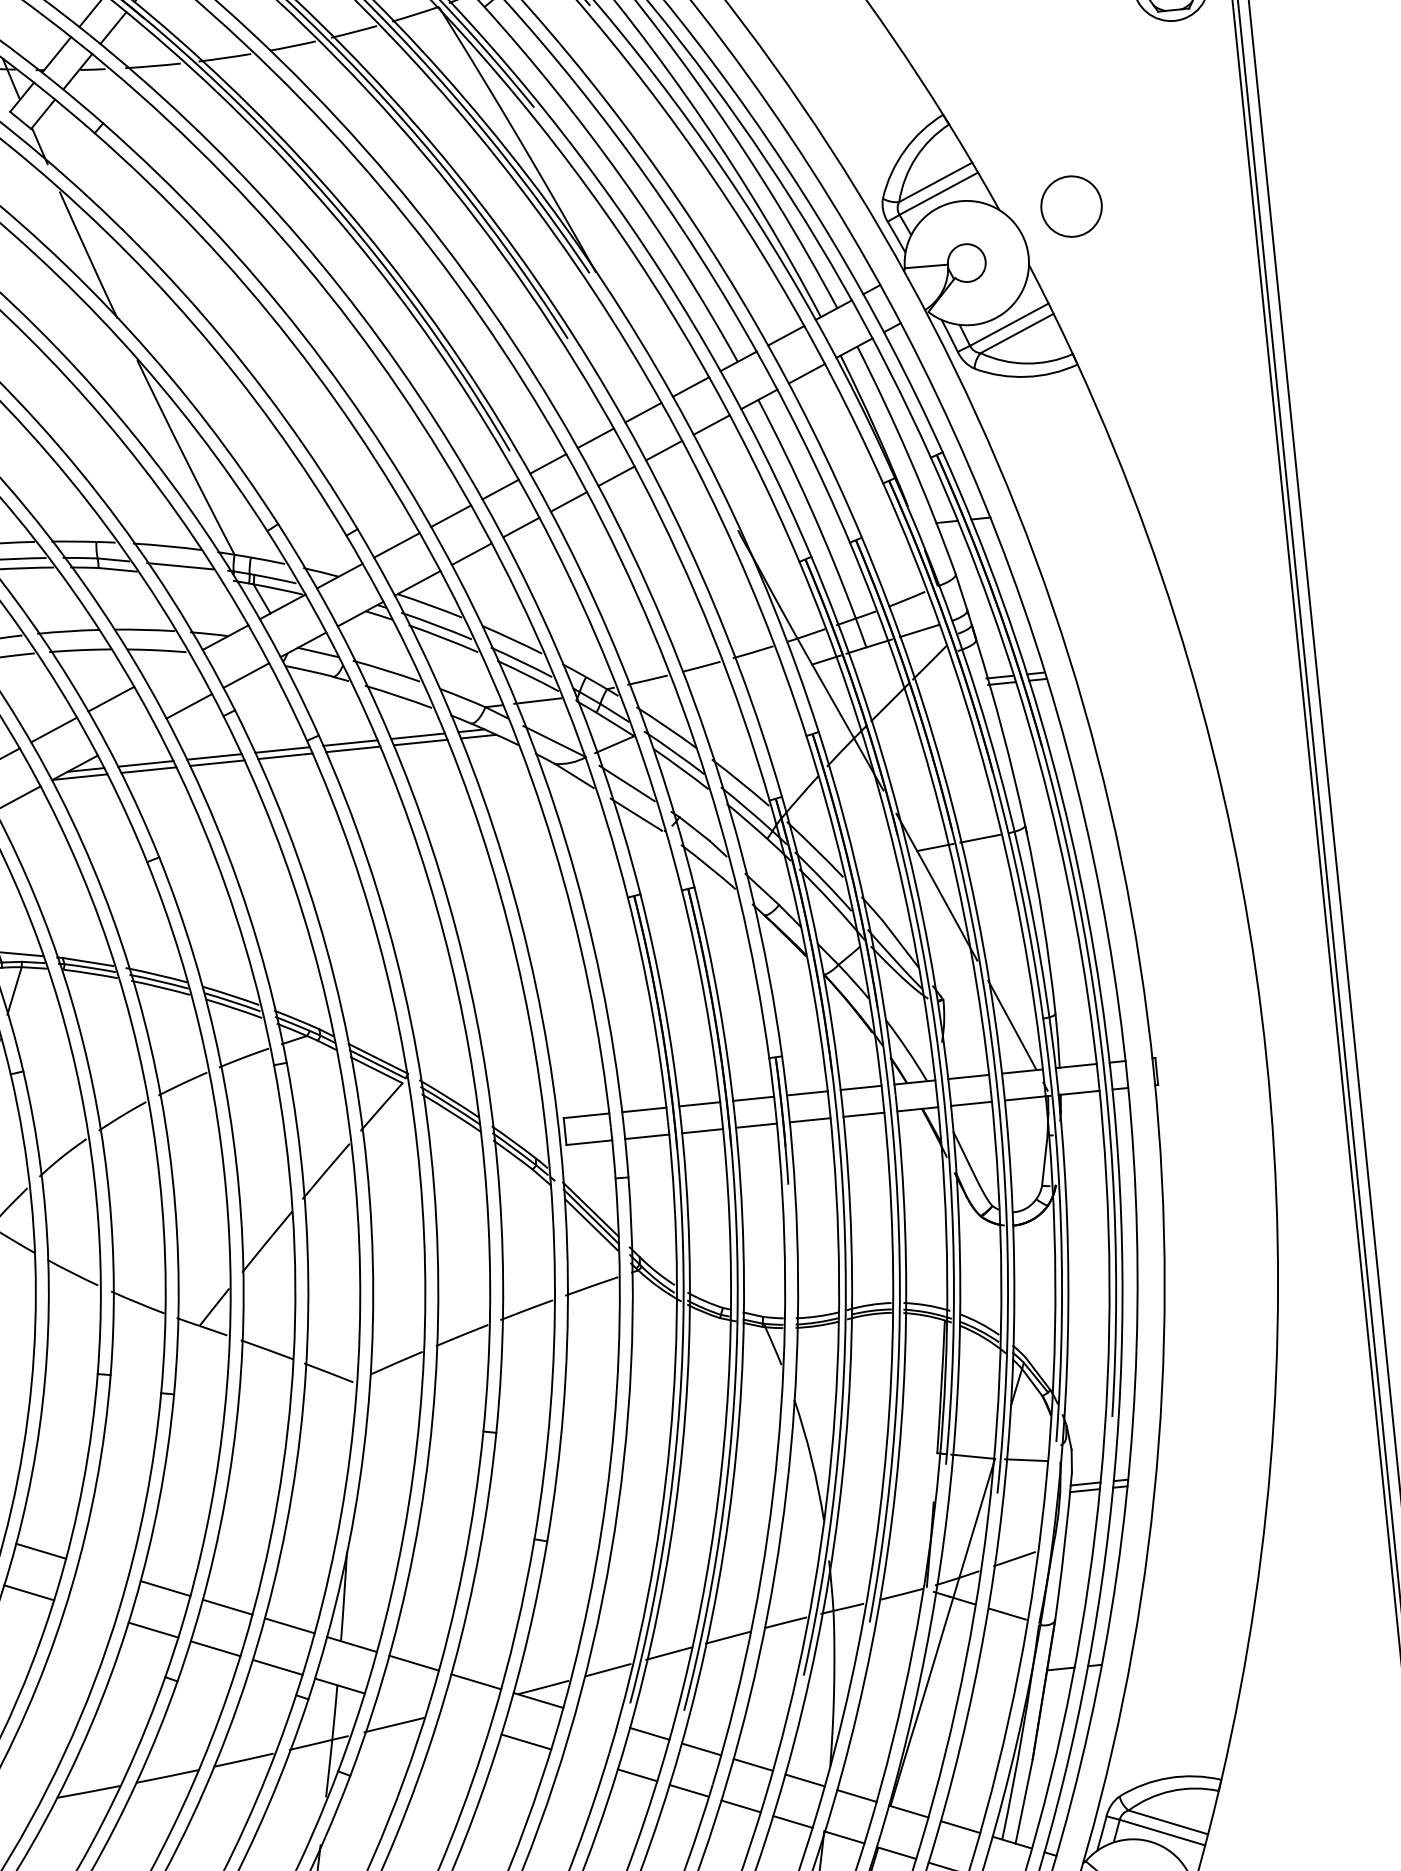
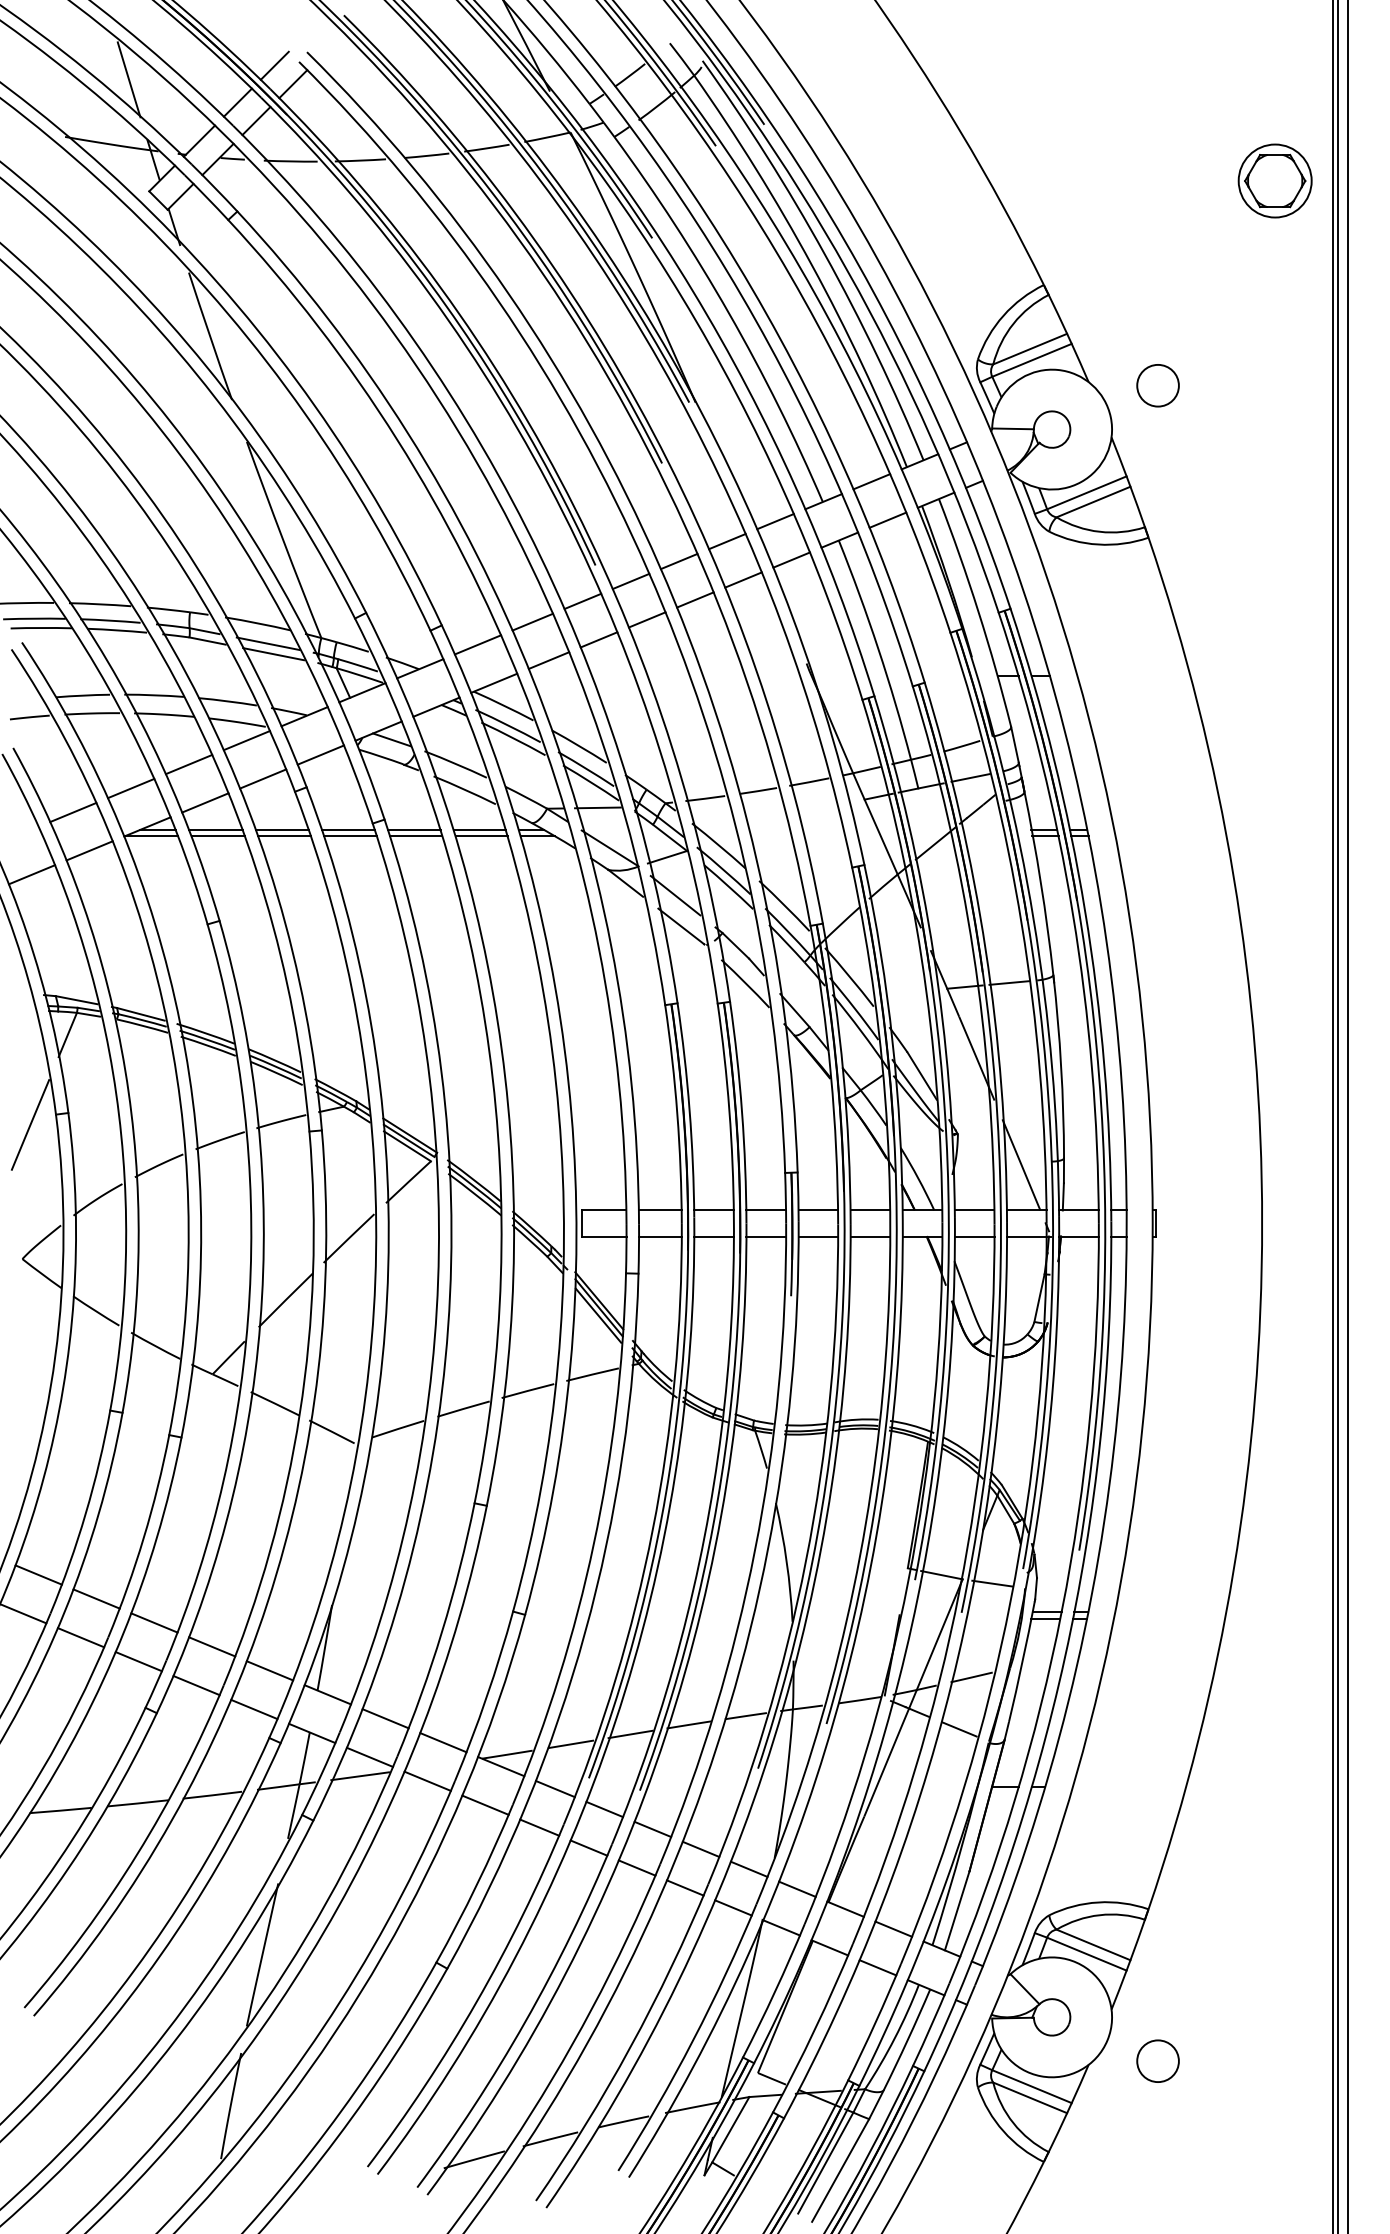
circle: (1070, 206) -> (1157, 385), size x0.71
line: (186, 576) -> (273, 654), added
line: (168, 668) -> (246, 740), added
line: (132, 736) -> (205, 802), added
line: (103, 1569) -> (96, 1598), added
line: (90, 1611) -> (80, 1637), added
line: (401, 1703) -> (369, 1756), added
line: (595, 1718) -> (554, 1789), added
line: (463, 1722) -> (427, 1780), added
line: (584, 1759) -> (539, 1827), added

